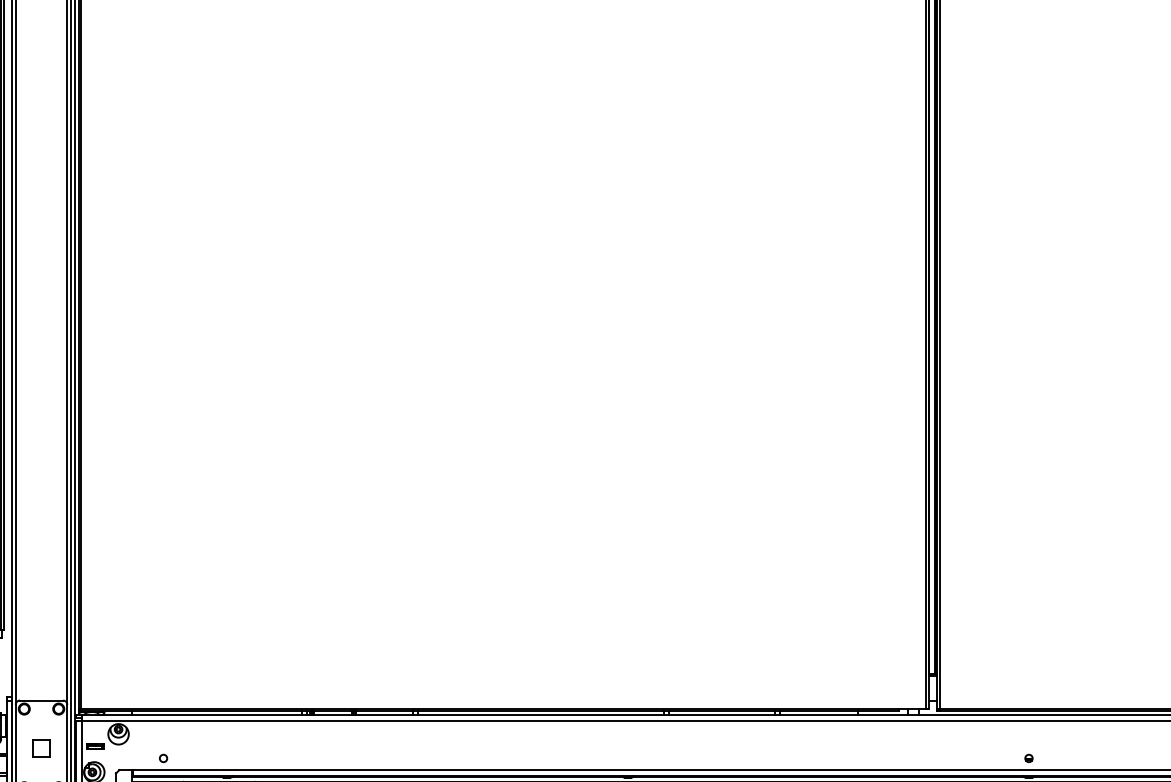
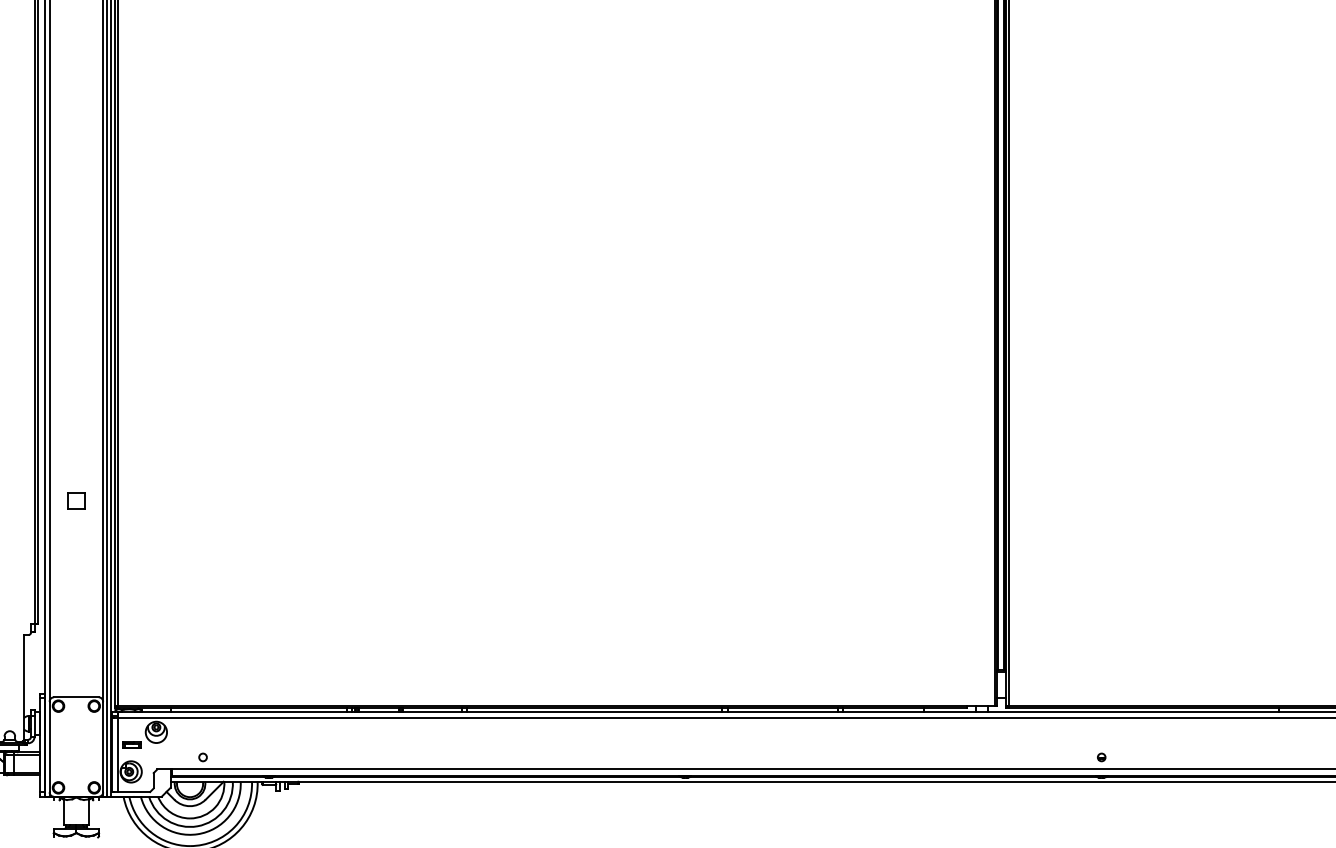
part: (41, 747) -> (76, 500), moved

